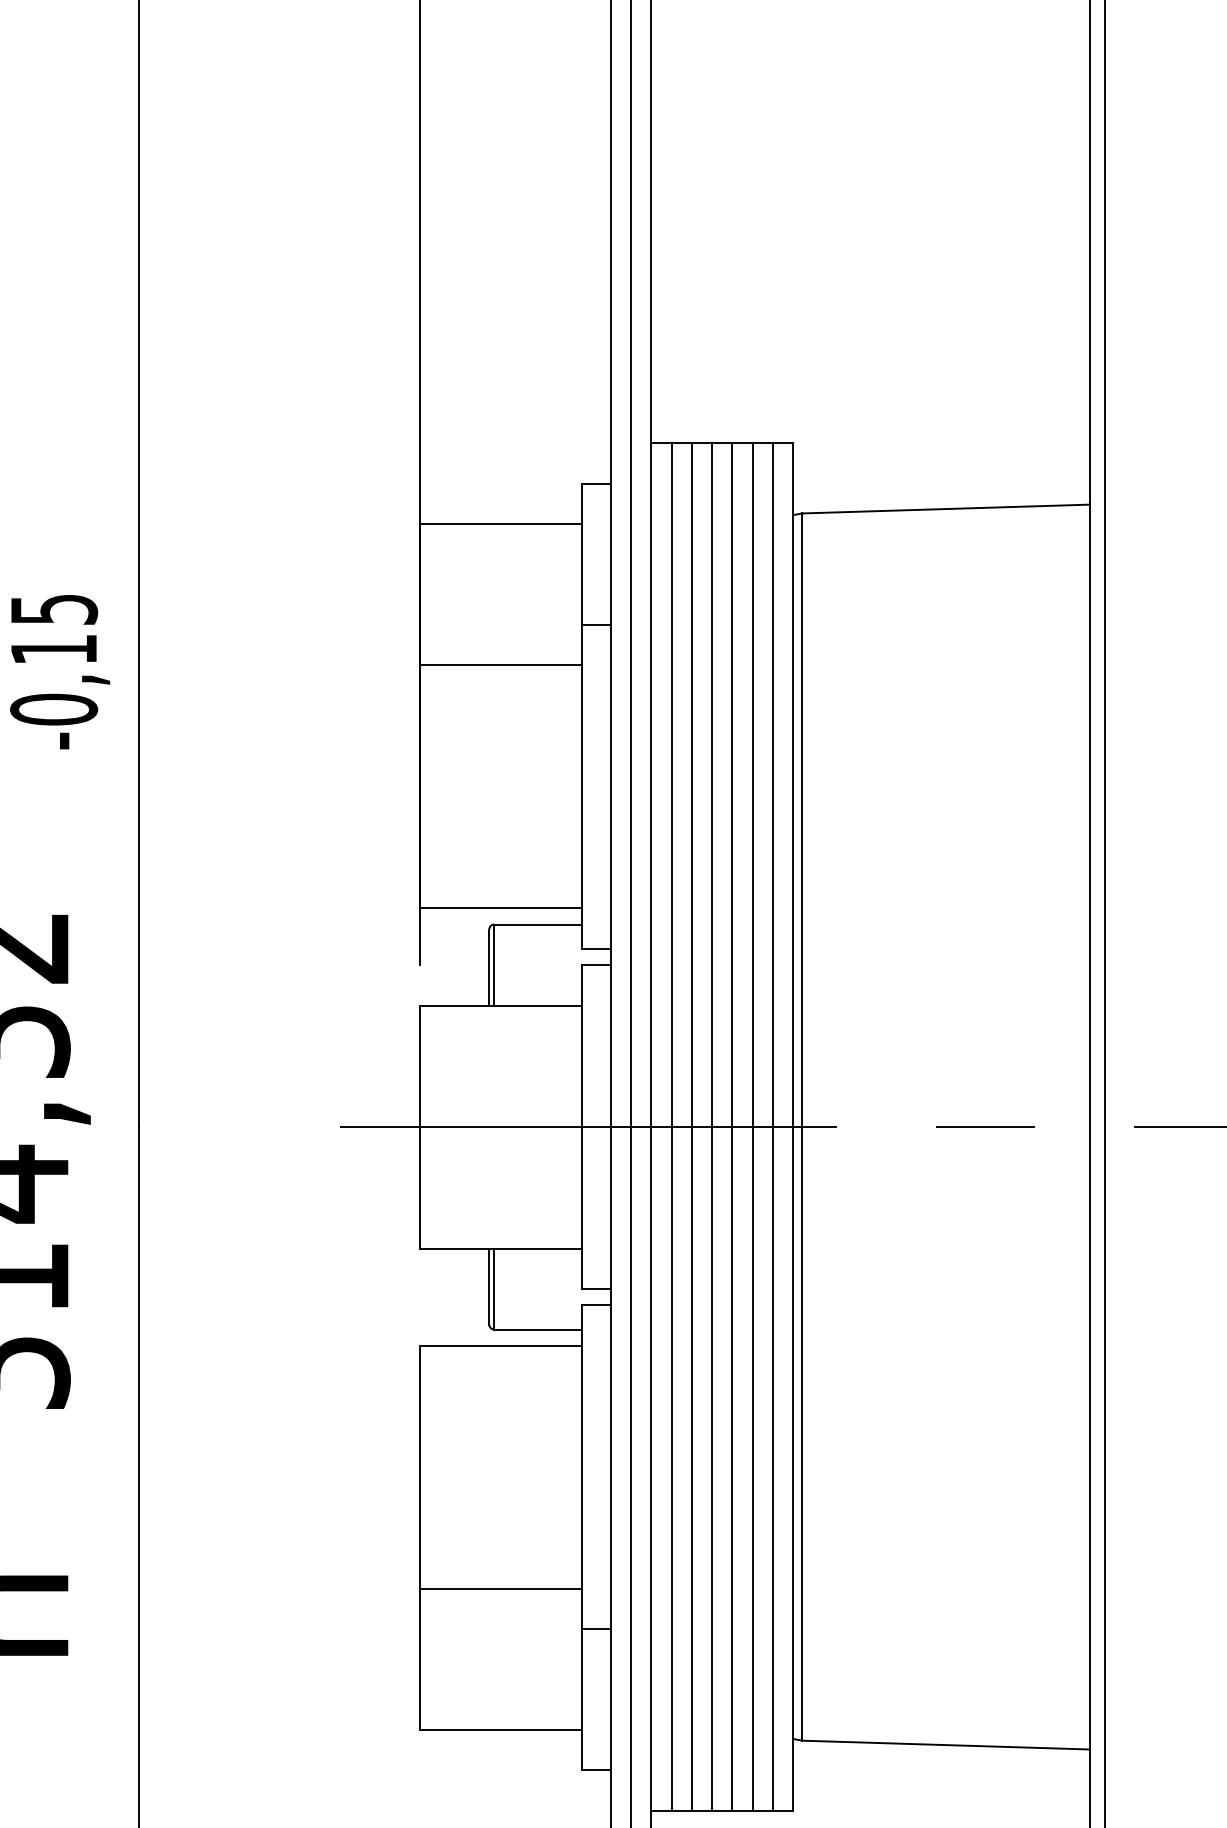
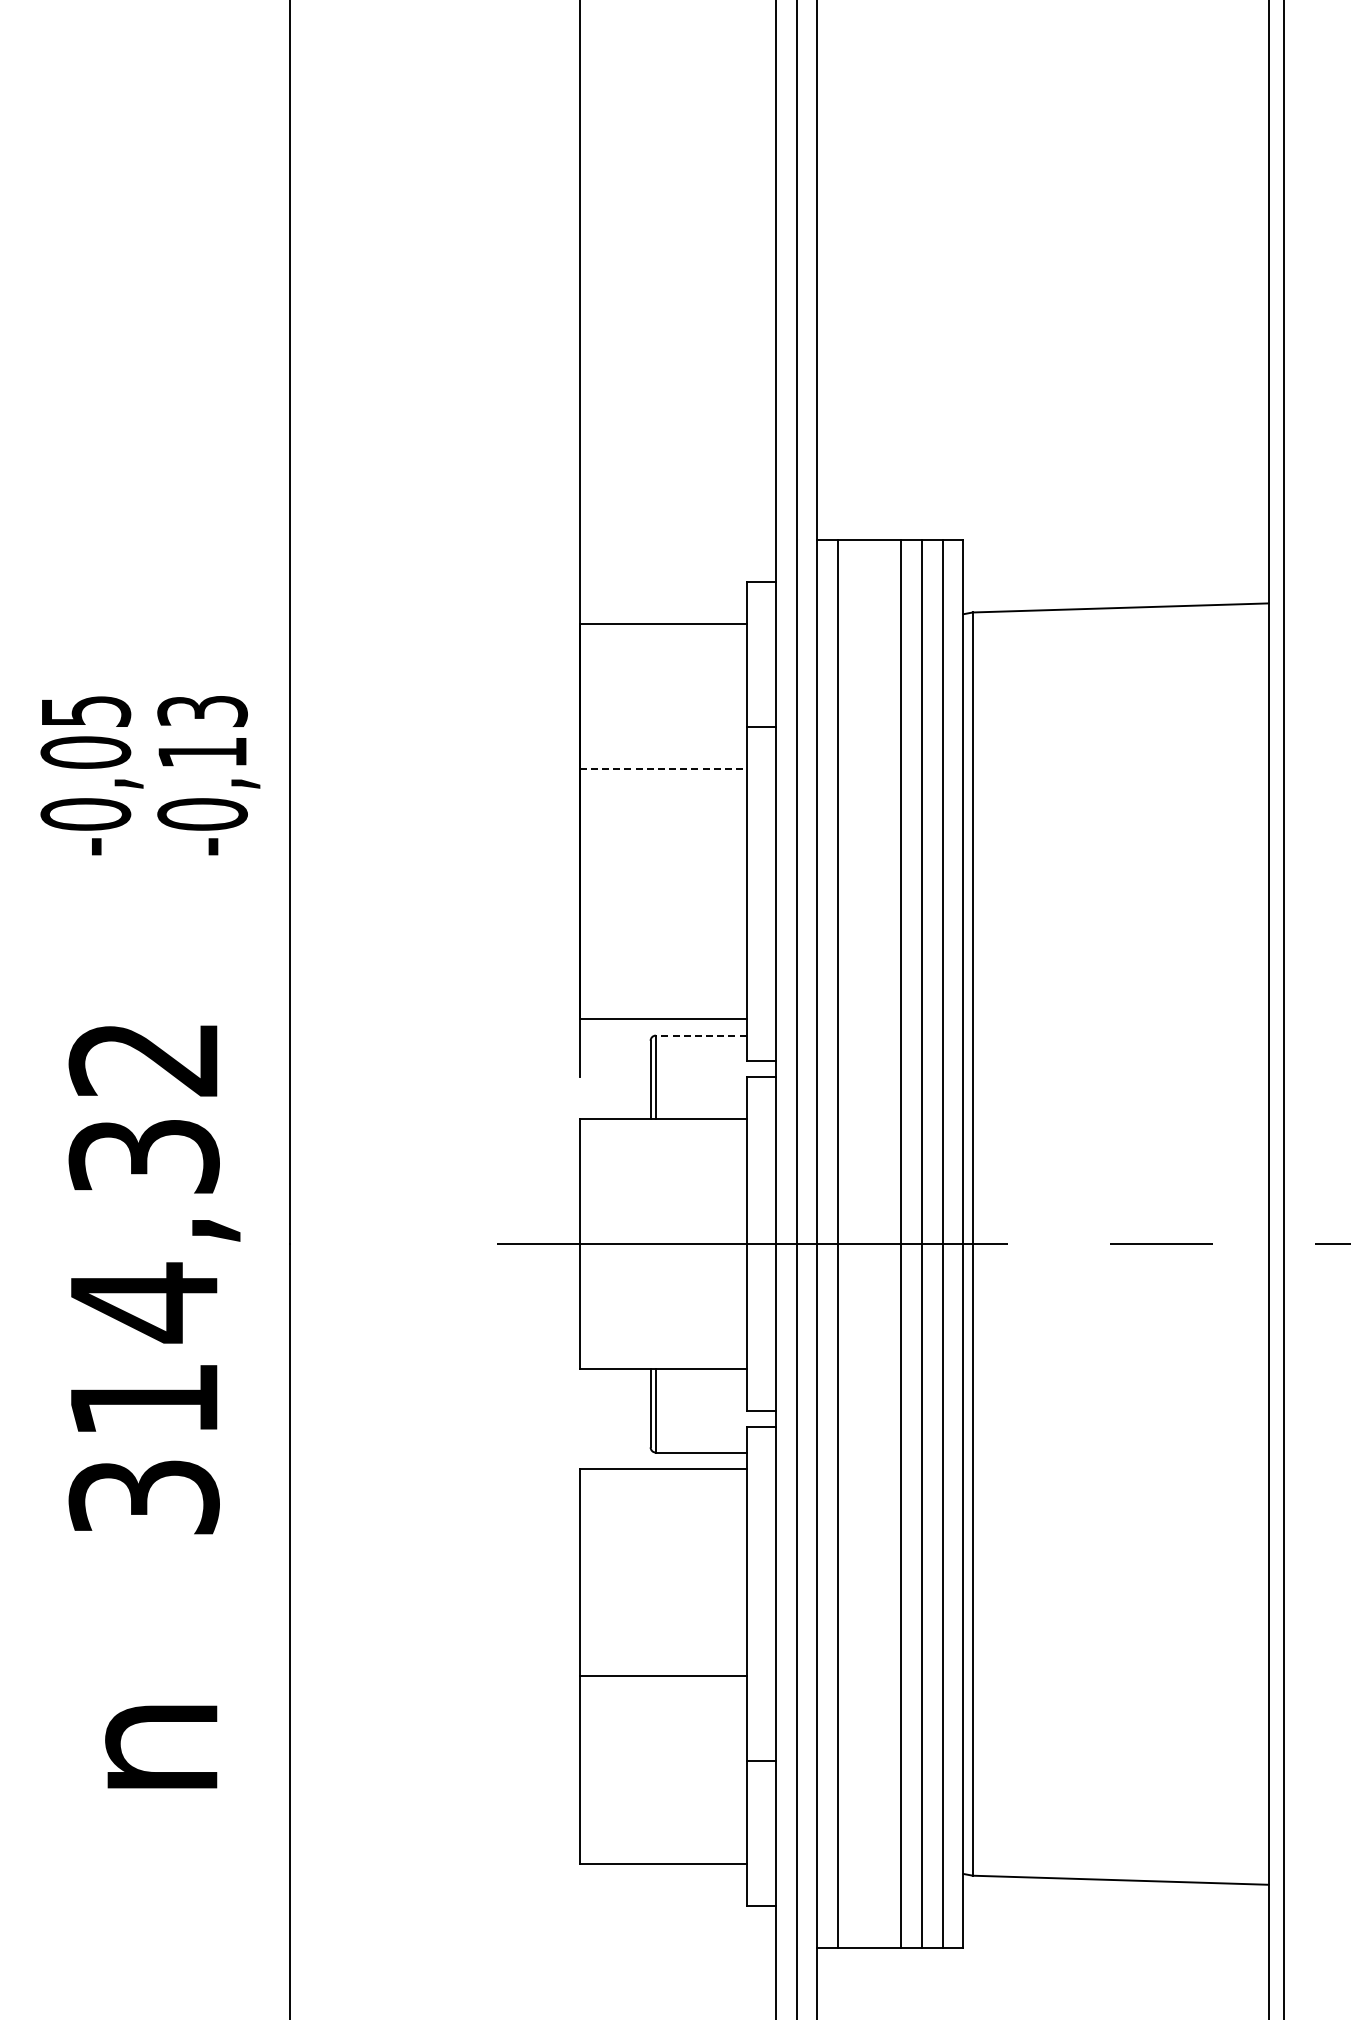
text: (53, 609) -> (202, 711), -0,15 -> -0,13
line: (501, 665) -> (663, 768), solid -> dashed
line: (537, 924) -> (700, 1035), solid -> dashed
line: (692, 1126) -> (859, 1243), removed
line: (711, 1126) -> (879, 1243), removed
line: (500, 1588) -> (662, 1676), moved

